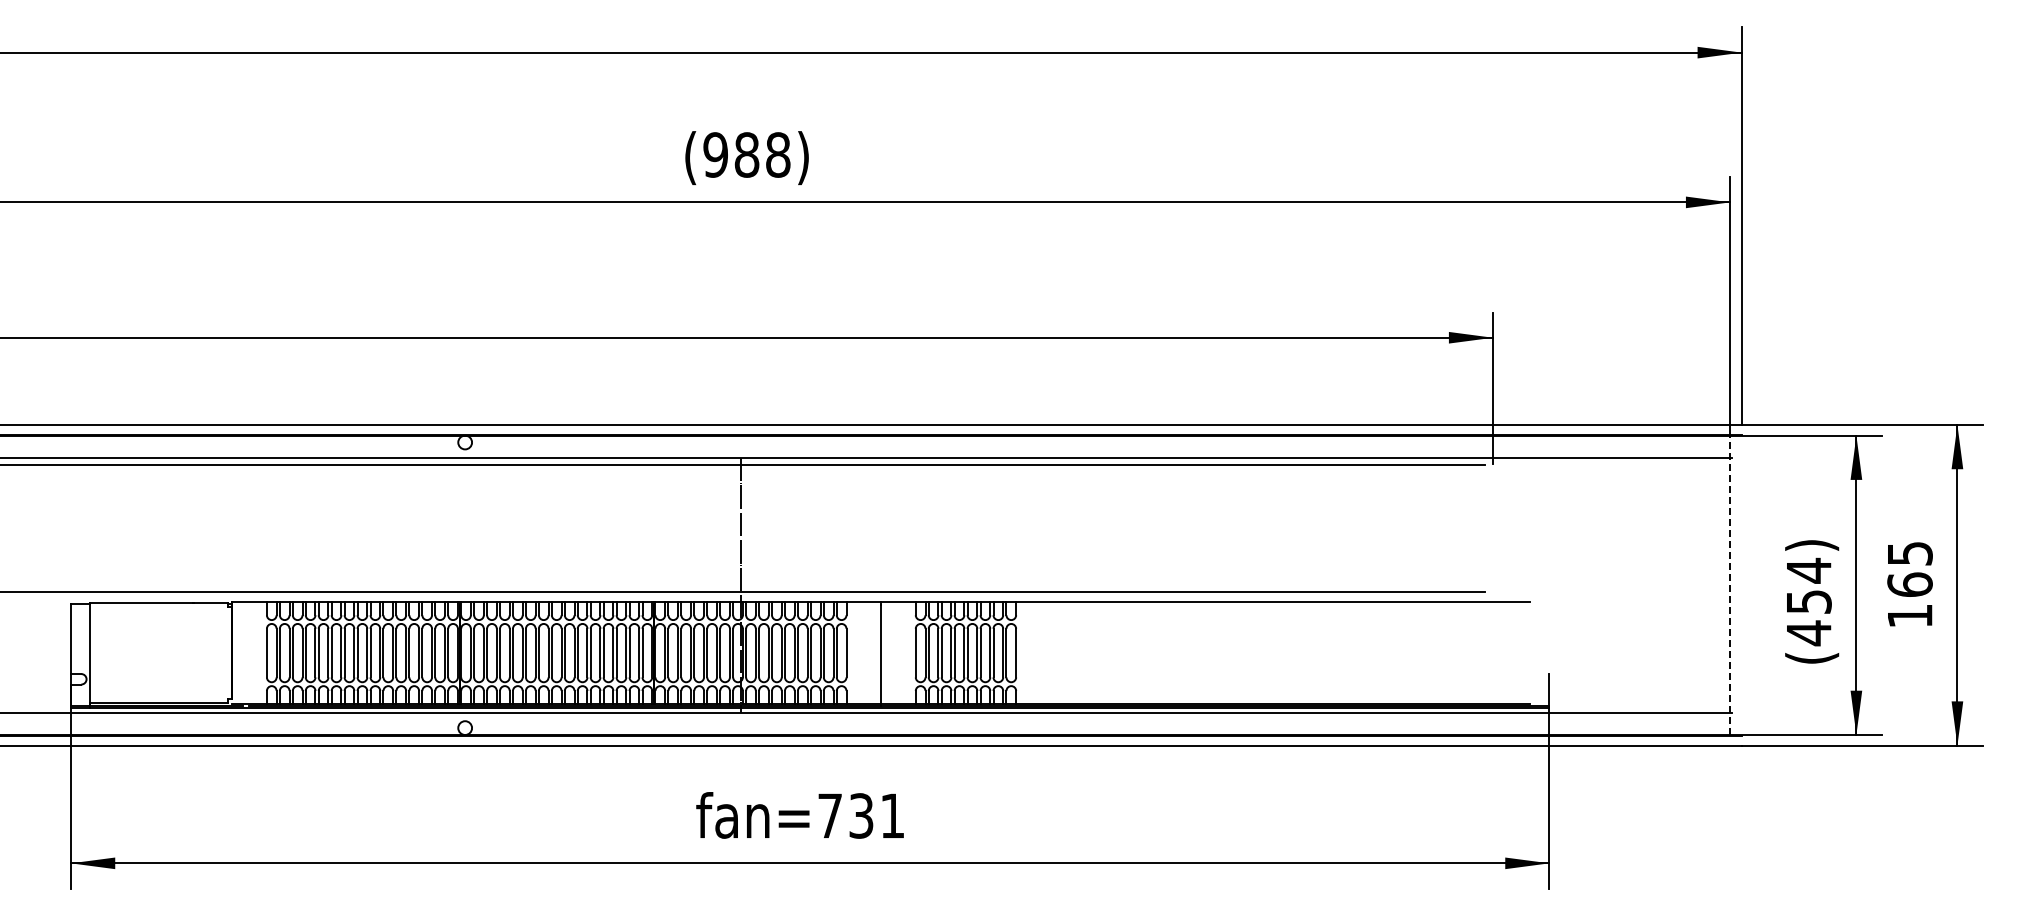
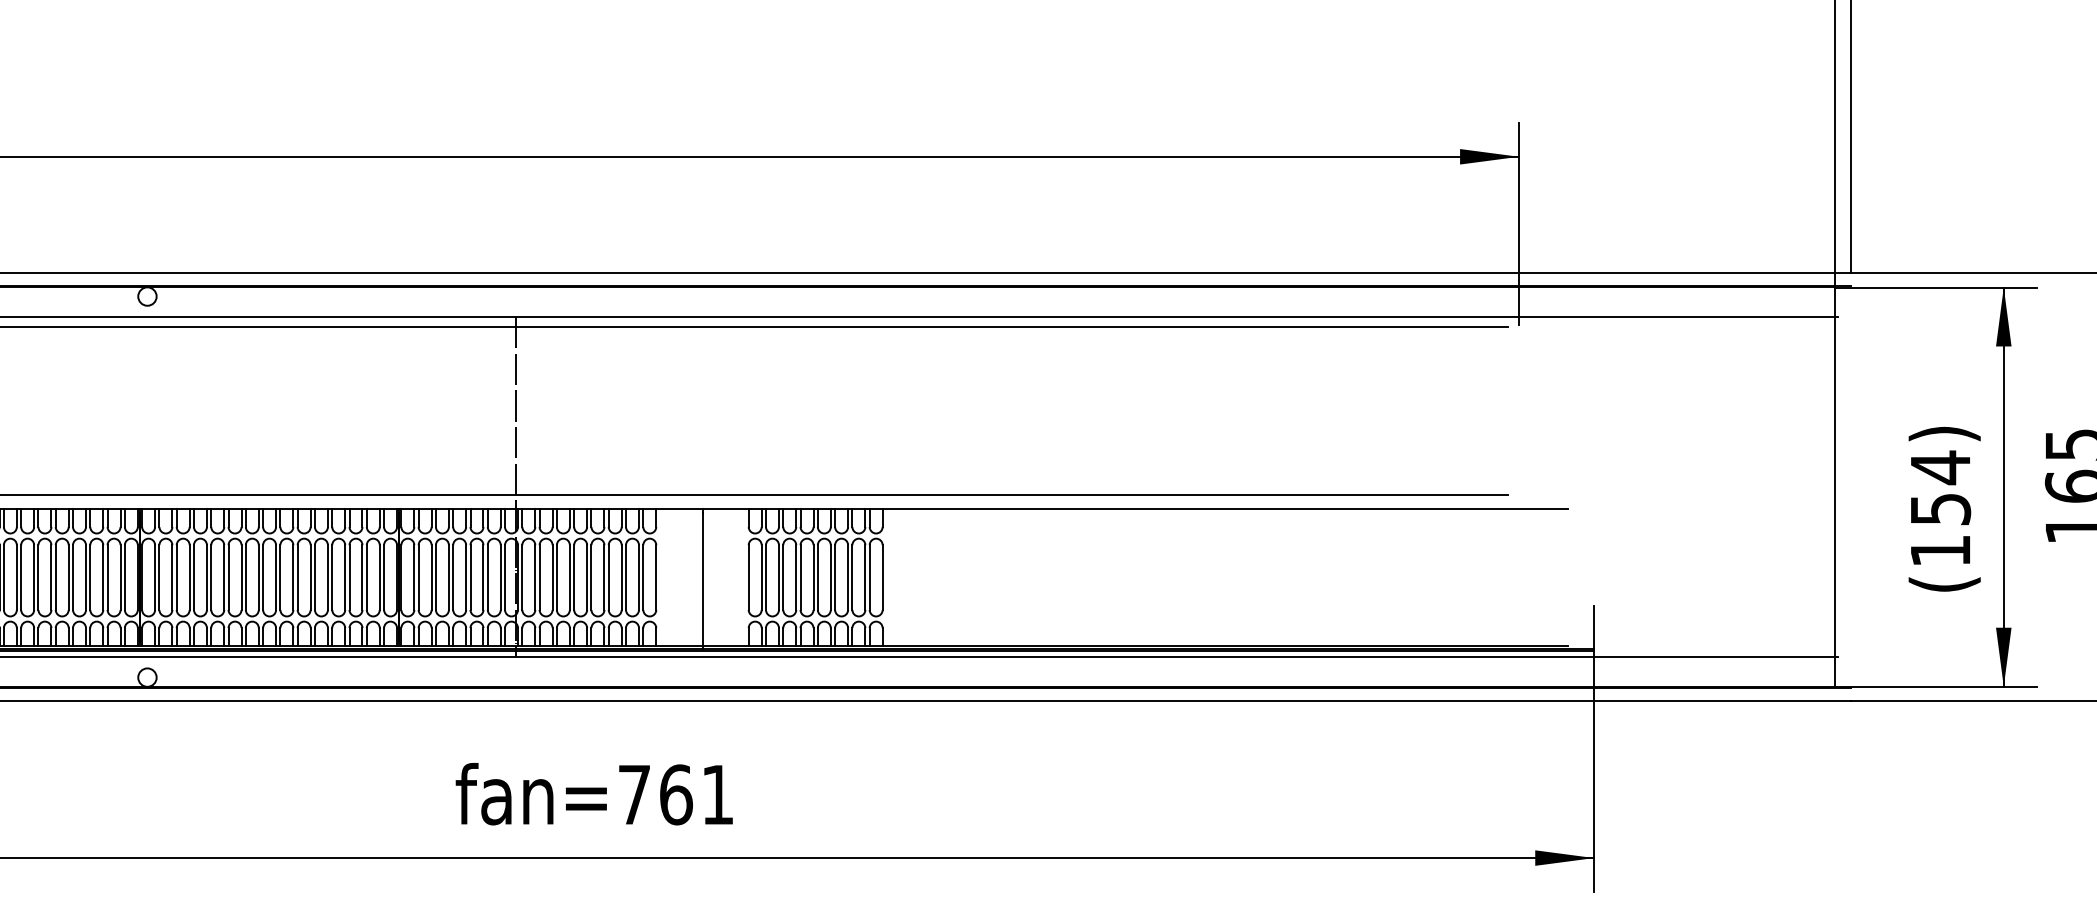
line: (1730, 585) -> (1835, 487), dashed -> solid
text: (1809, 633) -> (1941, 551), 454 -> 154
text: (861, 815) -> (676, 794), 731 -> 761

